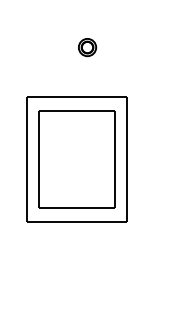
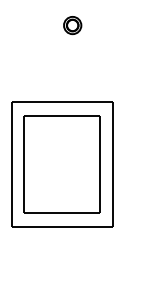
part: (87, 47) -> (72, 25), moved

